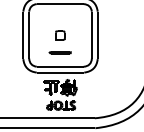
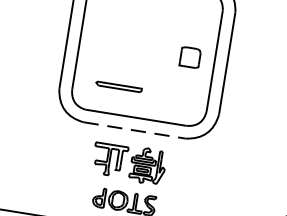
part: (60, 35) -> (190, 57), moved
line: (59, 52) -> (117, 85), moved
line: (60, 72) -> (134, 130), solid -> dashed

